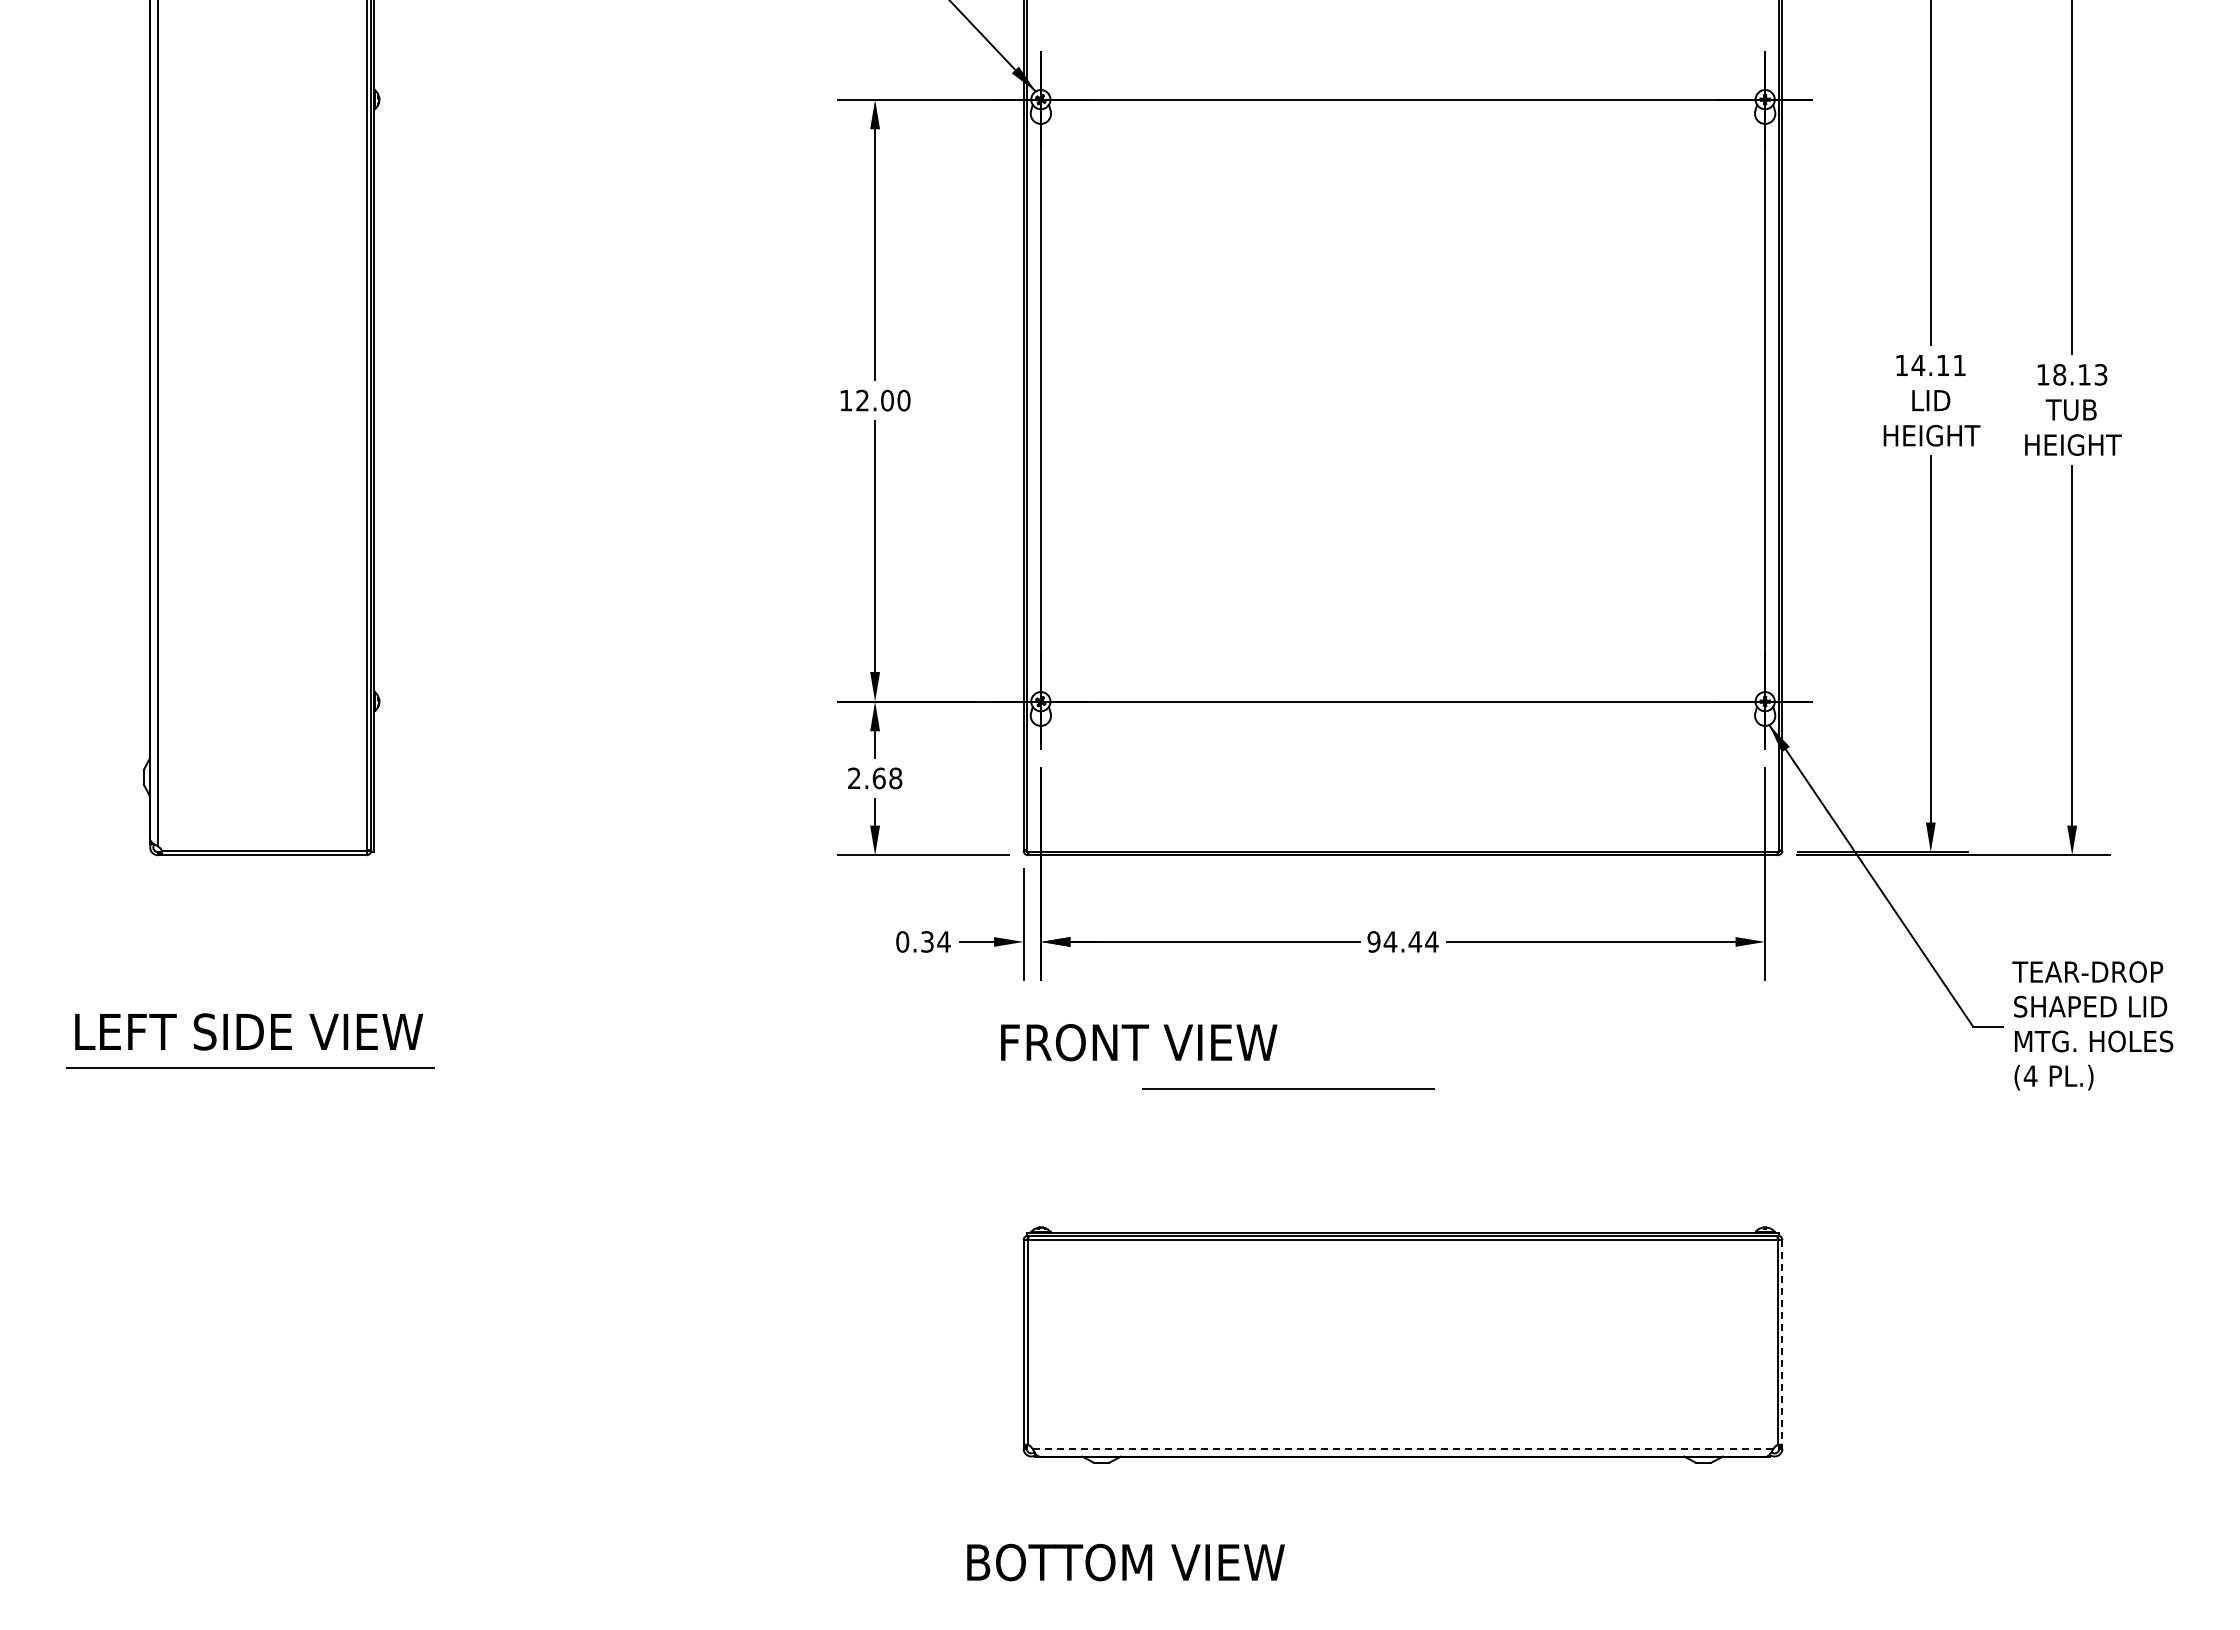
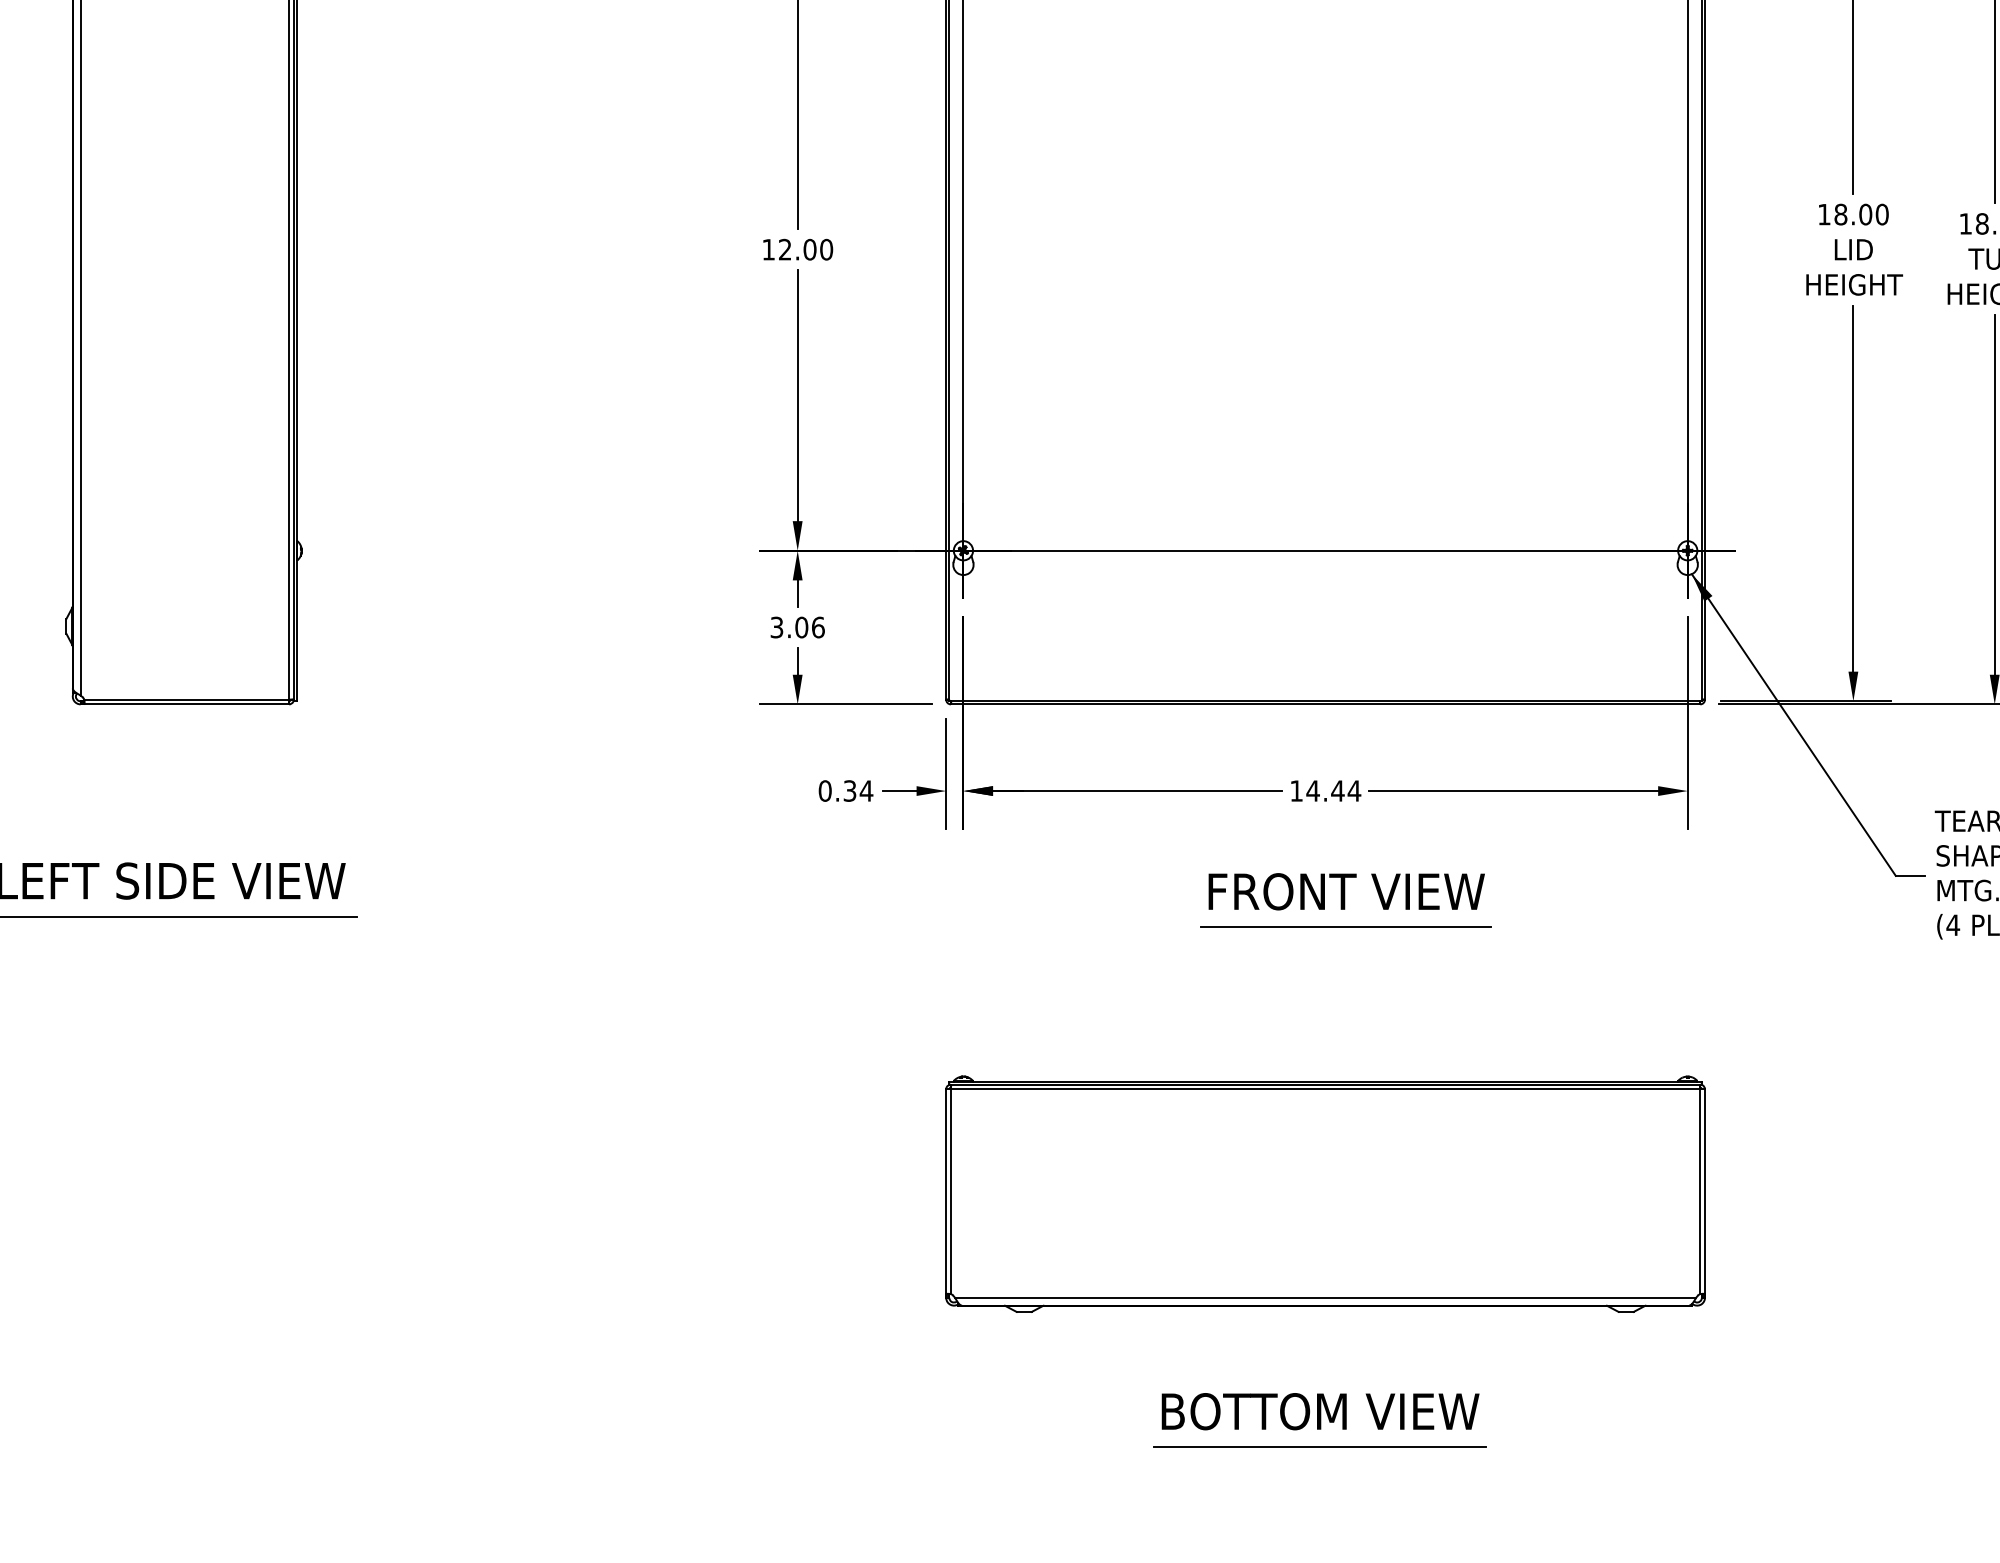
text: (1938, 365) -> (1861, 214), 14.11 -> 18.00
text: (875, 778) -> (798, 627), 2.68 -> 3.06
text: (1373, 941) -> (1296, 790), 94.44 -> 14.44
text: (1139, 1042) -> (1347, 891), moved
line: (1288, 1088) -> (1346, 926), moved
line: (1782, 1343) -> (1705, 1192), dashed -> solid
line: (1403, 1448) -> (1326, 1297), dashed -> solid
text: (1125, 1562) -> (1320, 1411), moved
line: (1397, 1598) -> (1320, 1447), added

